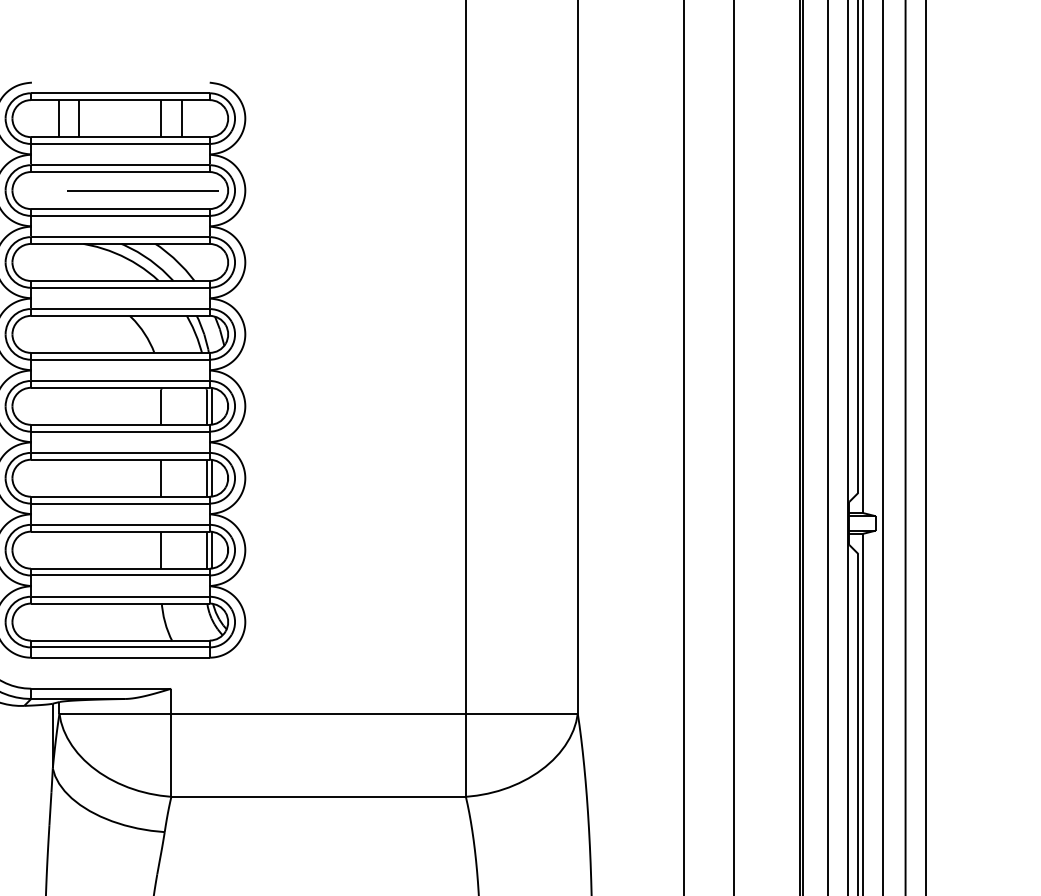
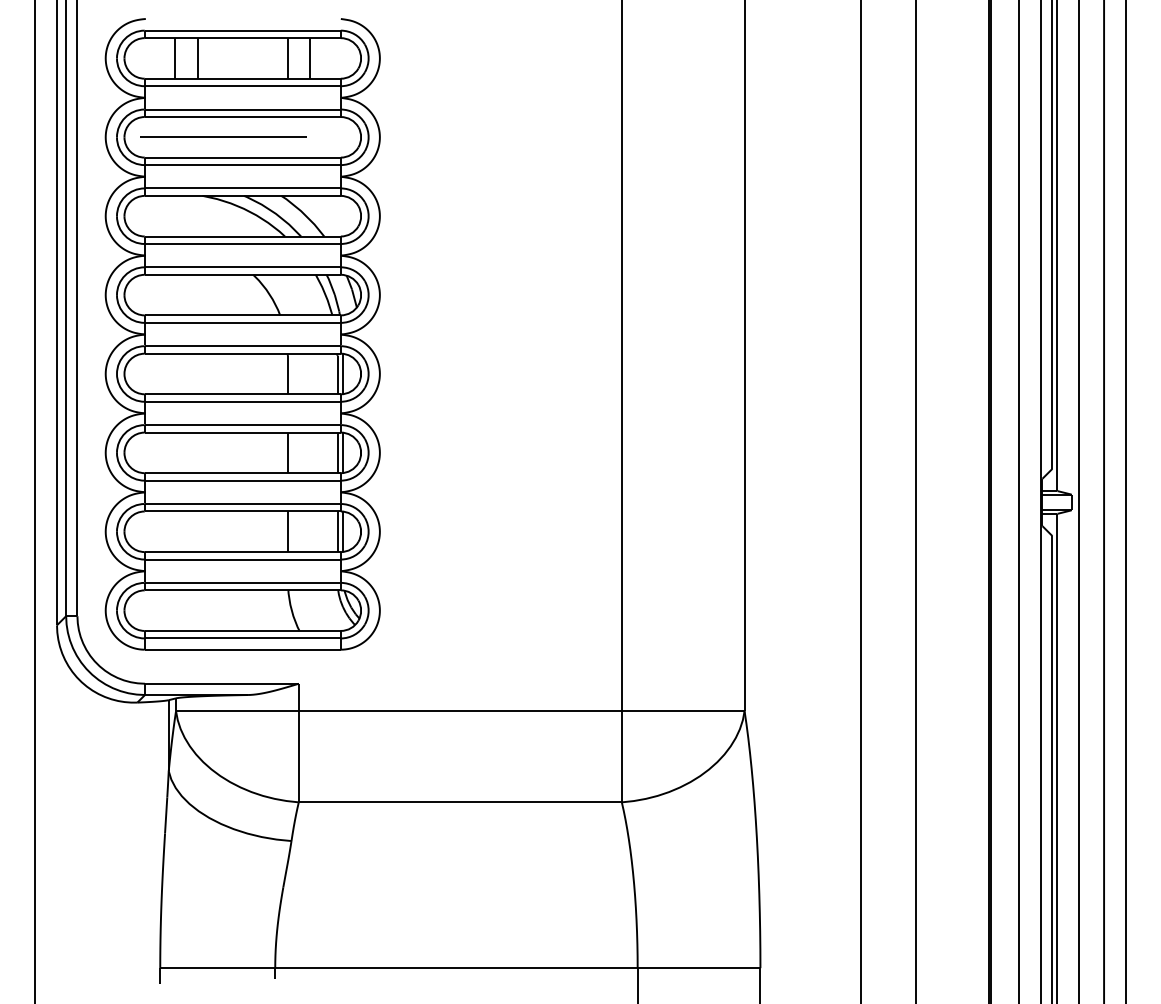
line: (142, 189) -> (223, 136), moved

